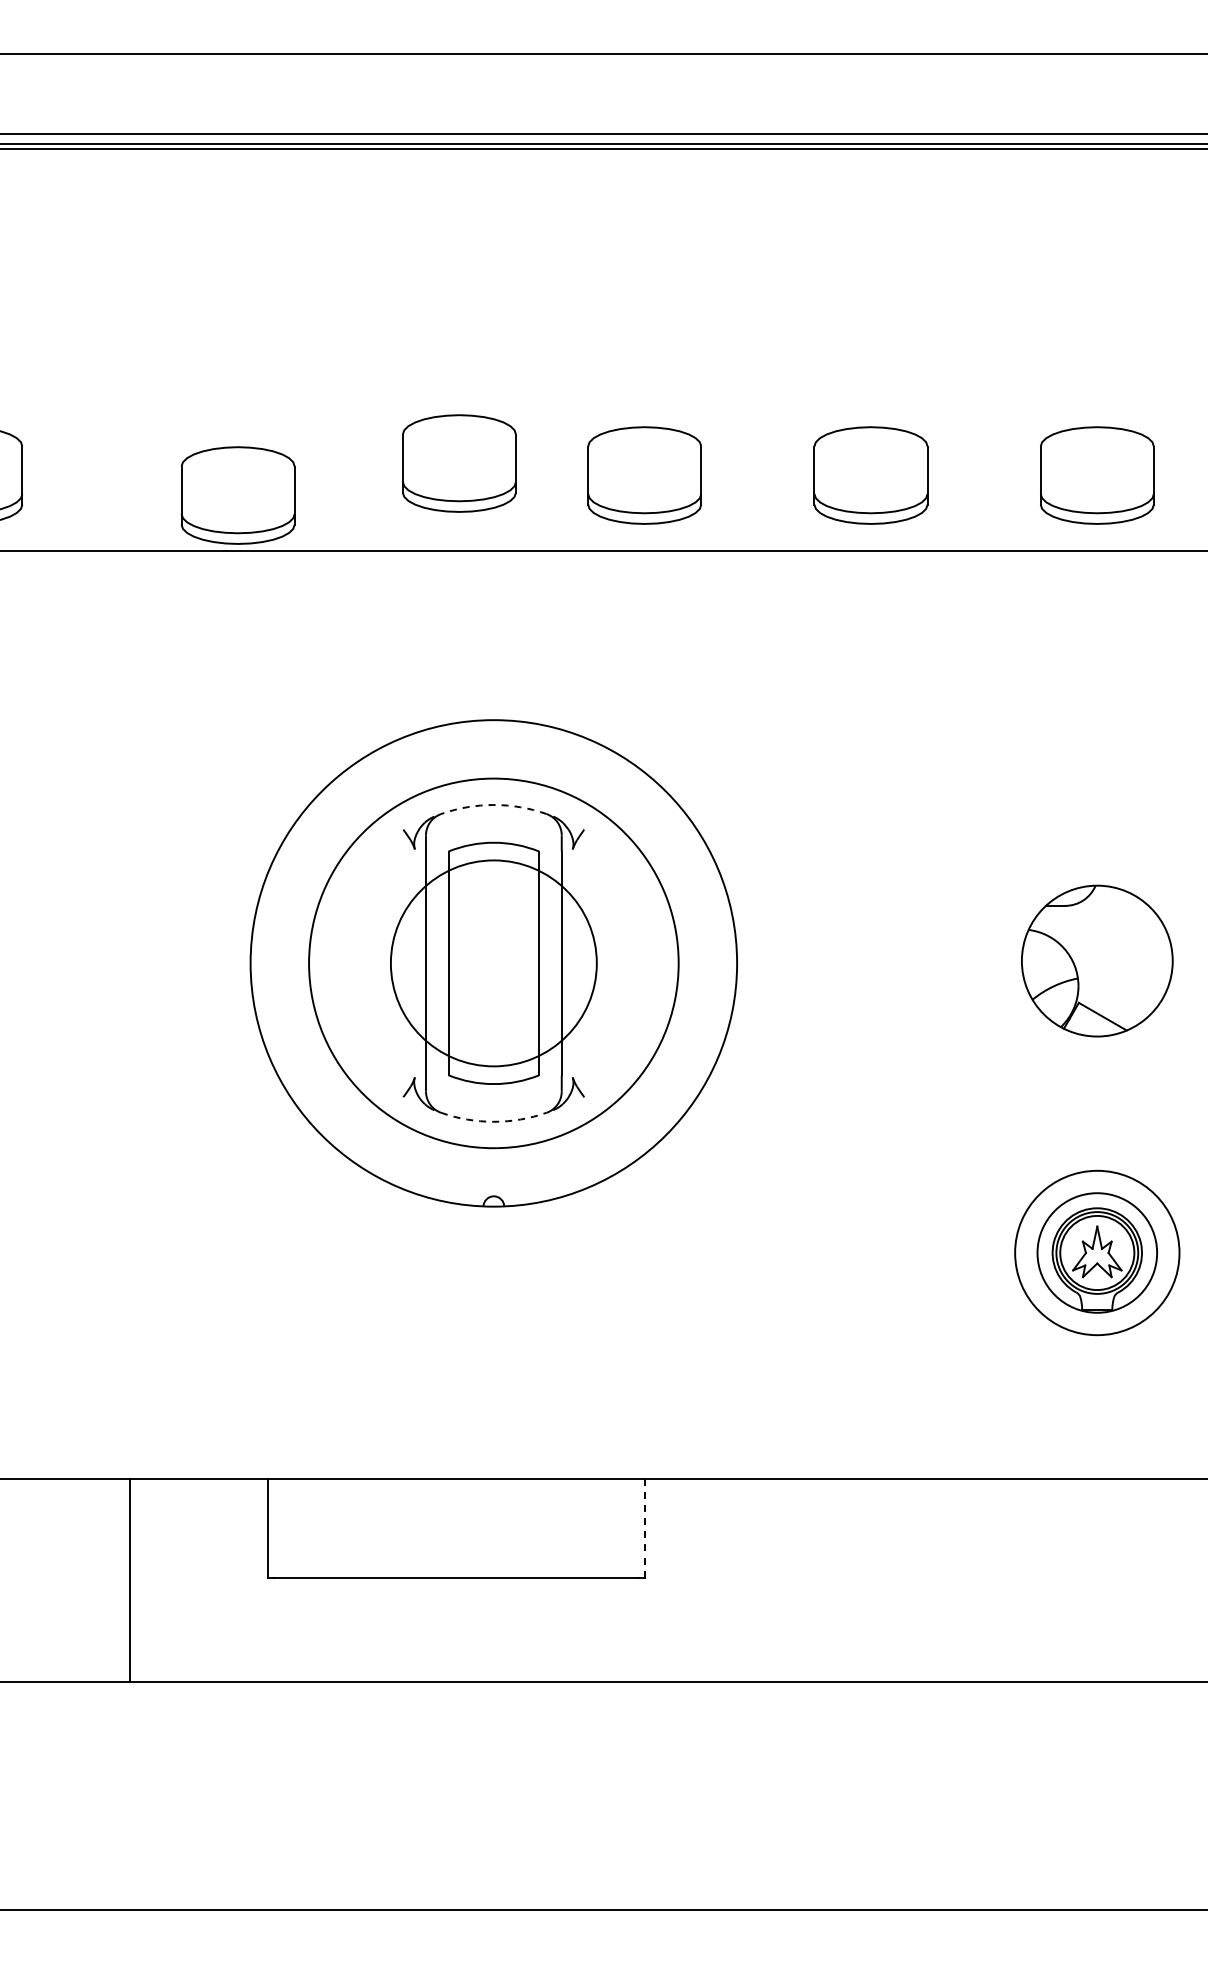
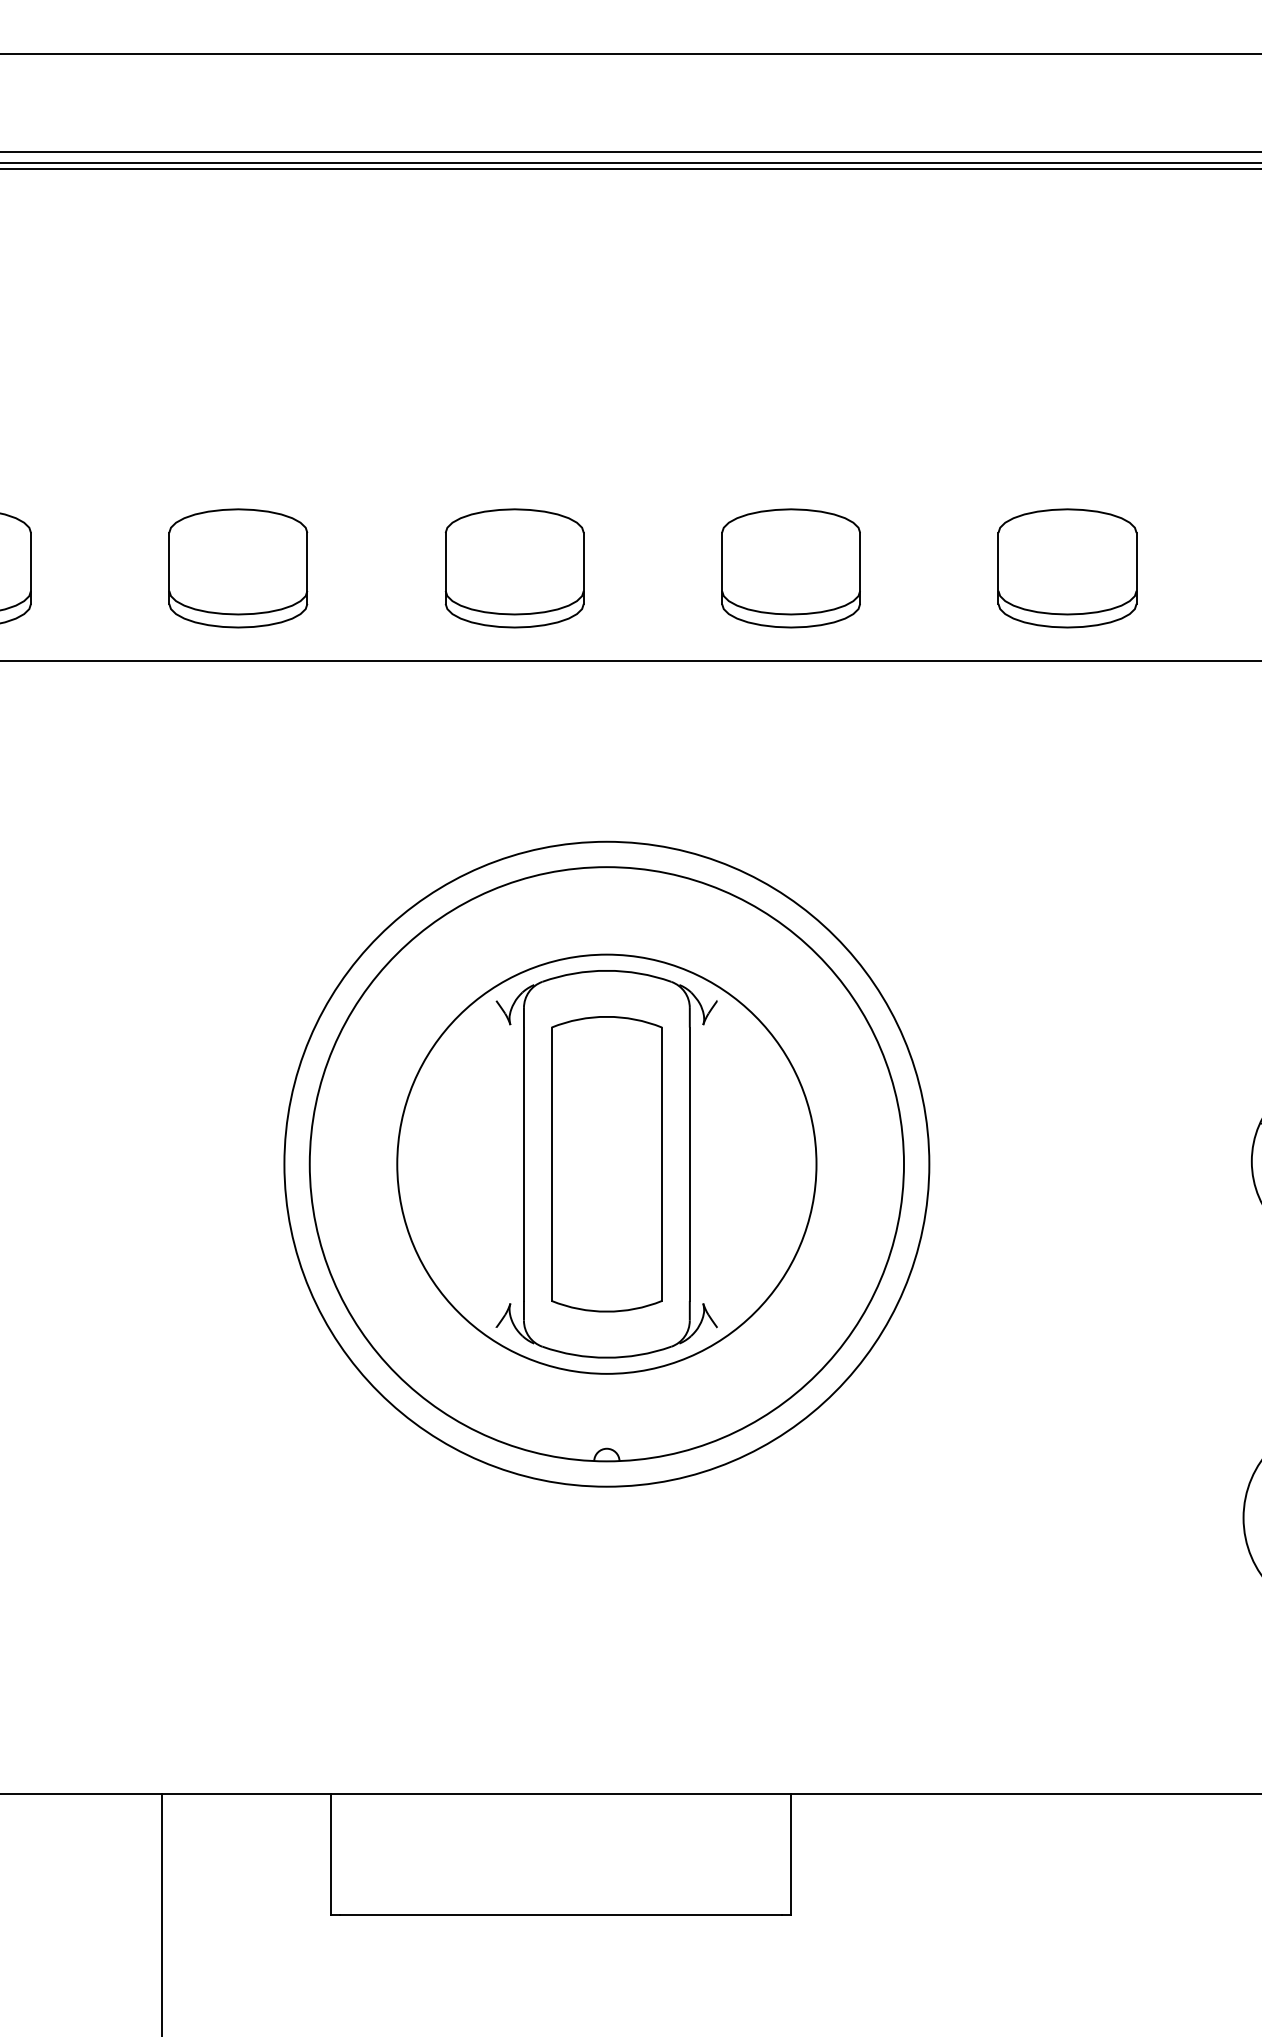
part: (459, 463) -> (514, 568), moved
part: (237, 495) -> (237, 568), moved
arc: (493, 805) -> (606, 971), dashed -> solid
circle: (493, 963) -> (606, 1164), size x1.43
circle: (493, 963) -> (606, 1164), size x1.67
arc: (493, 1121) -> (606, 1357), dashed -> solid
line: (644, 1529) -> (790, 1855), dashed -> solid

